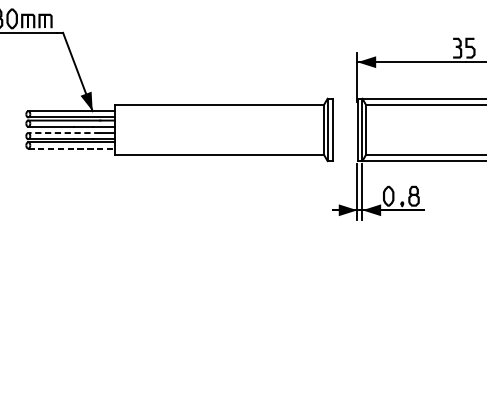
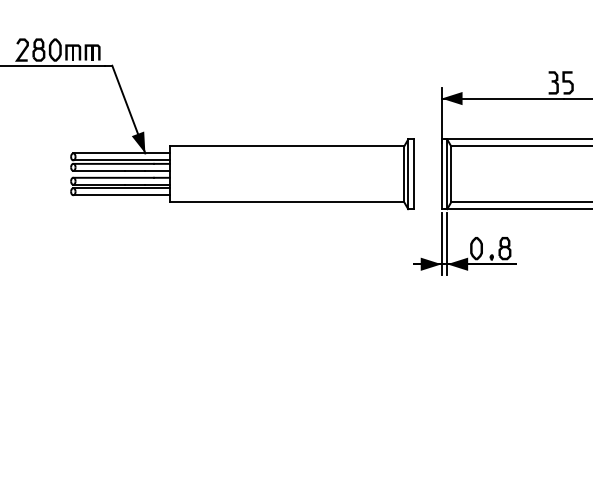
line: (64, 132) -> (113, 177), dashed -> solid
line: (72, 148) -> (122, 195), dashed -> solid

